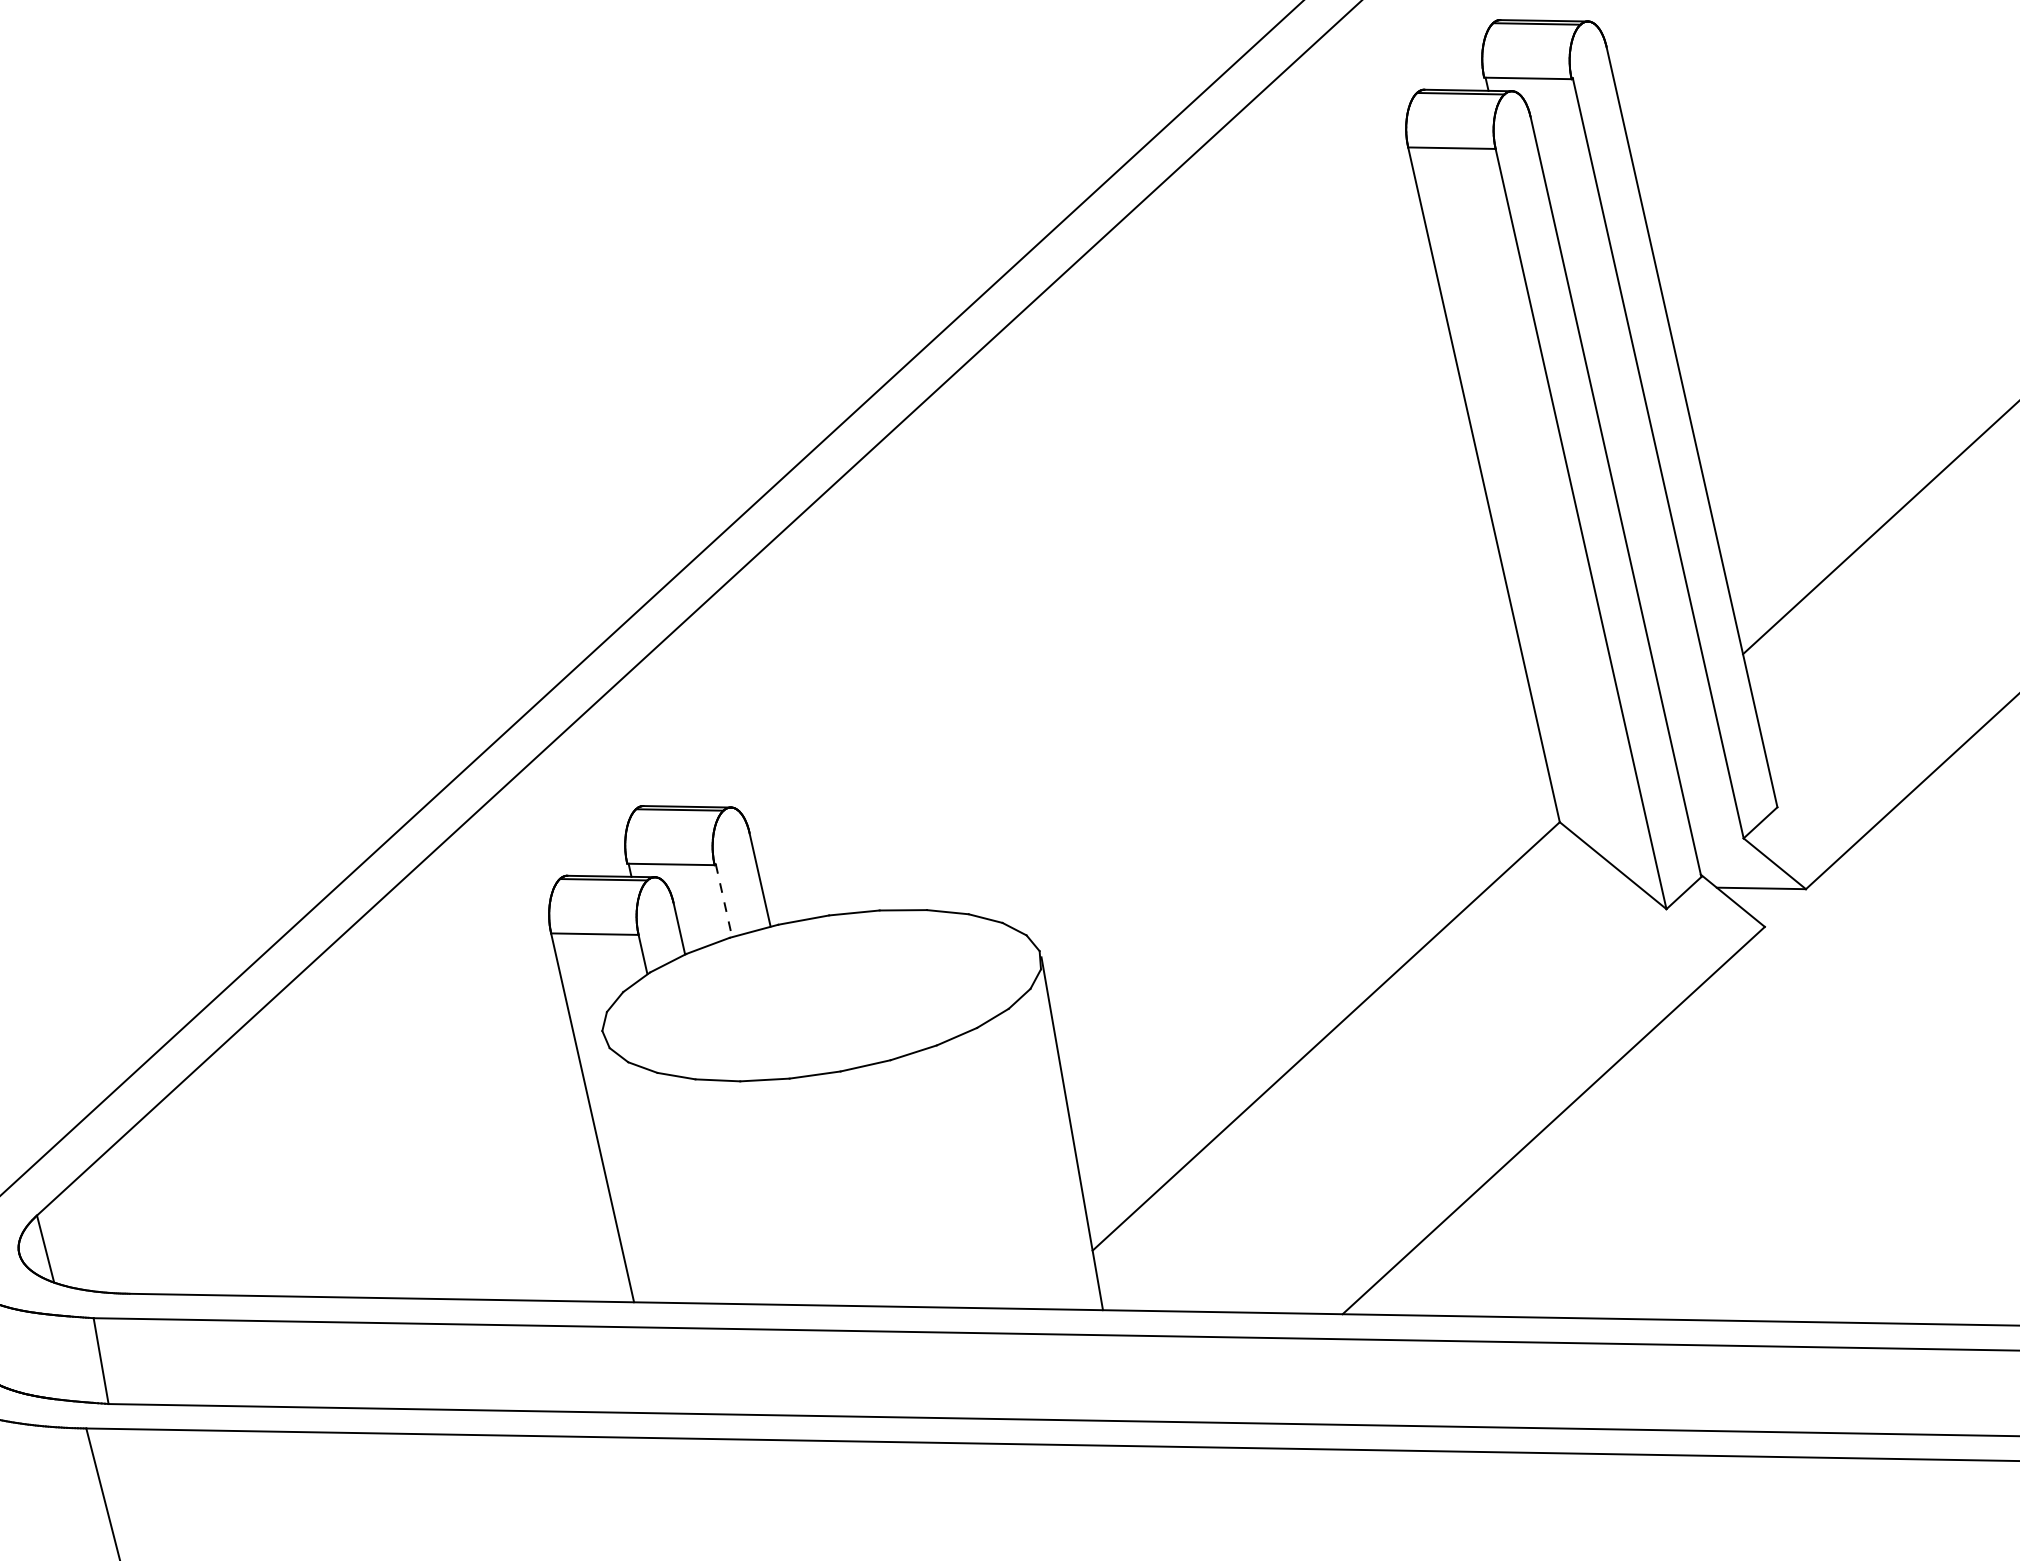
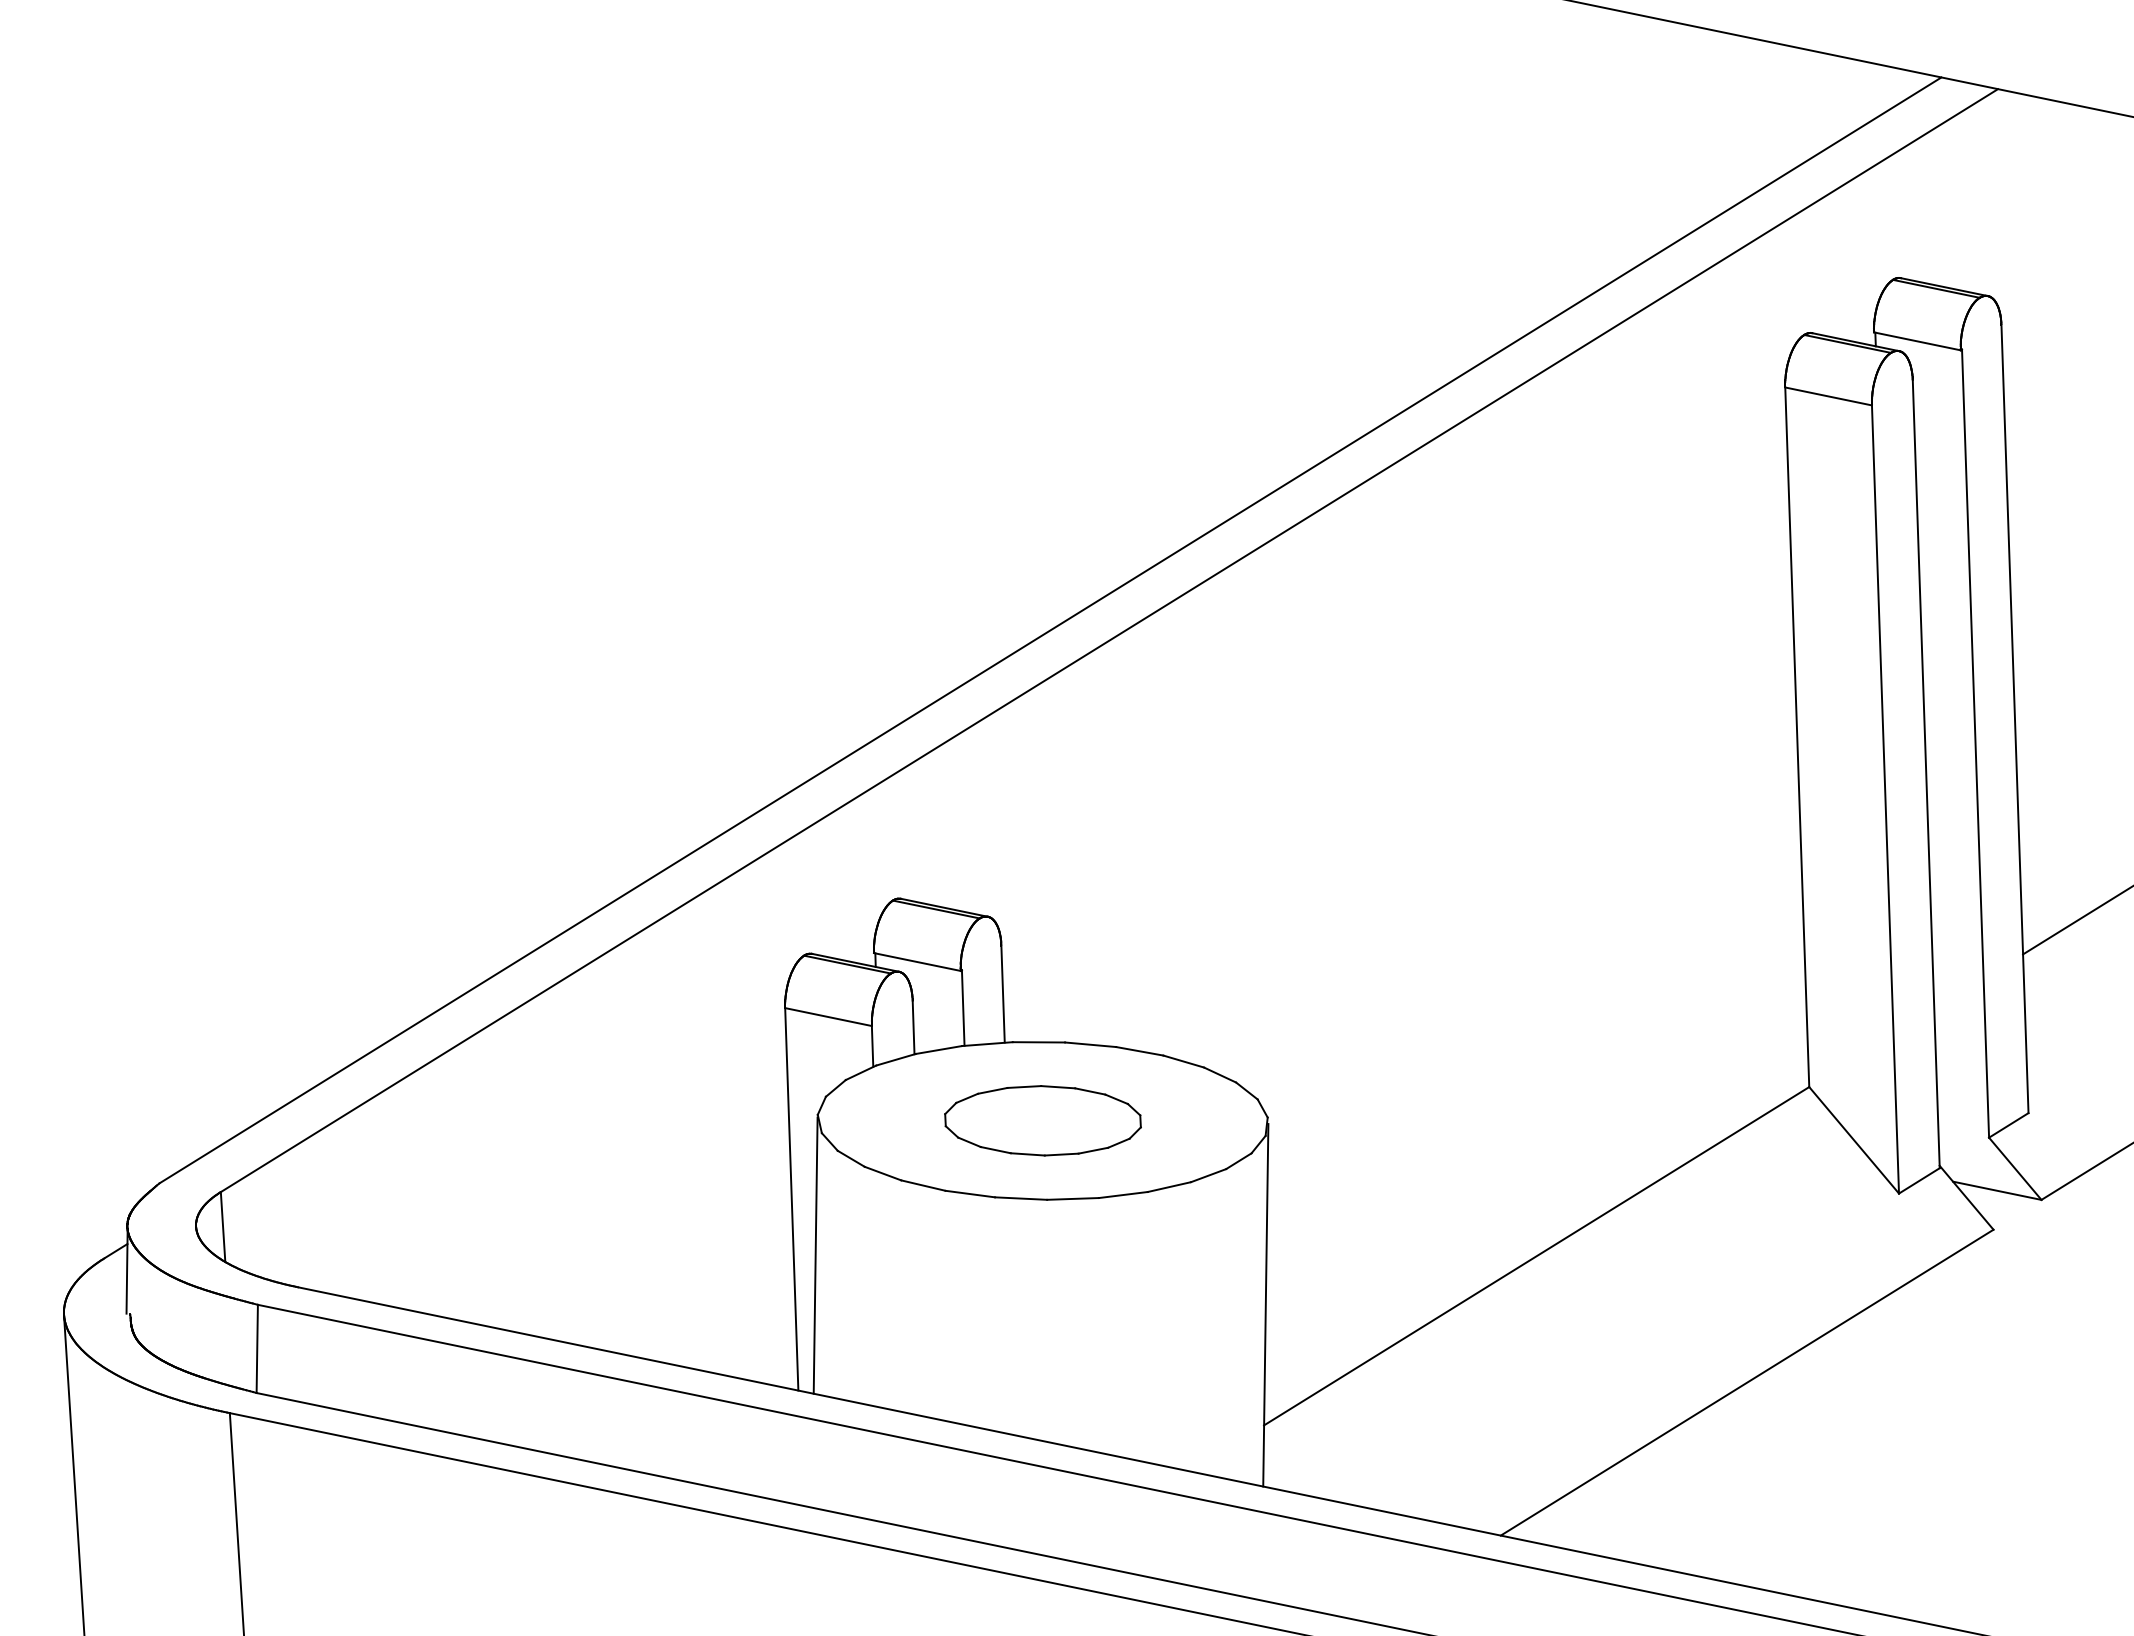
line: (724, 900) -> (963, 1007), dashed -> solid
part: (821, 995) -> (1042, 1120), added
line: (625, 1168) -> (815, 1255), added

